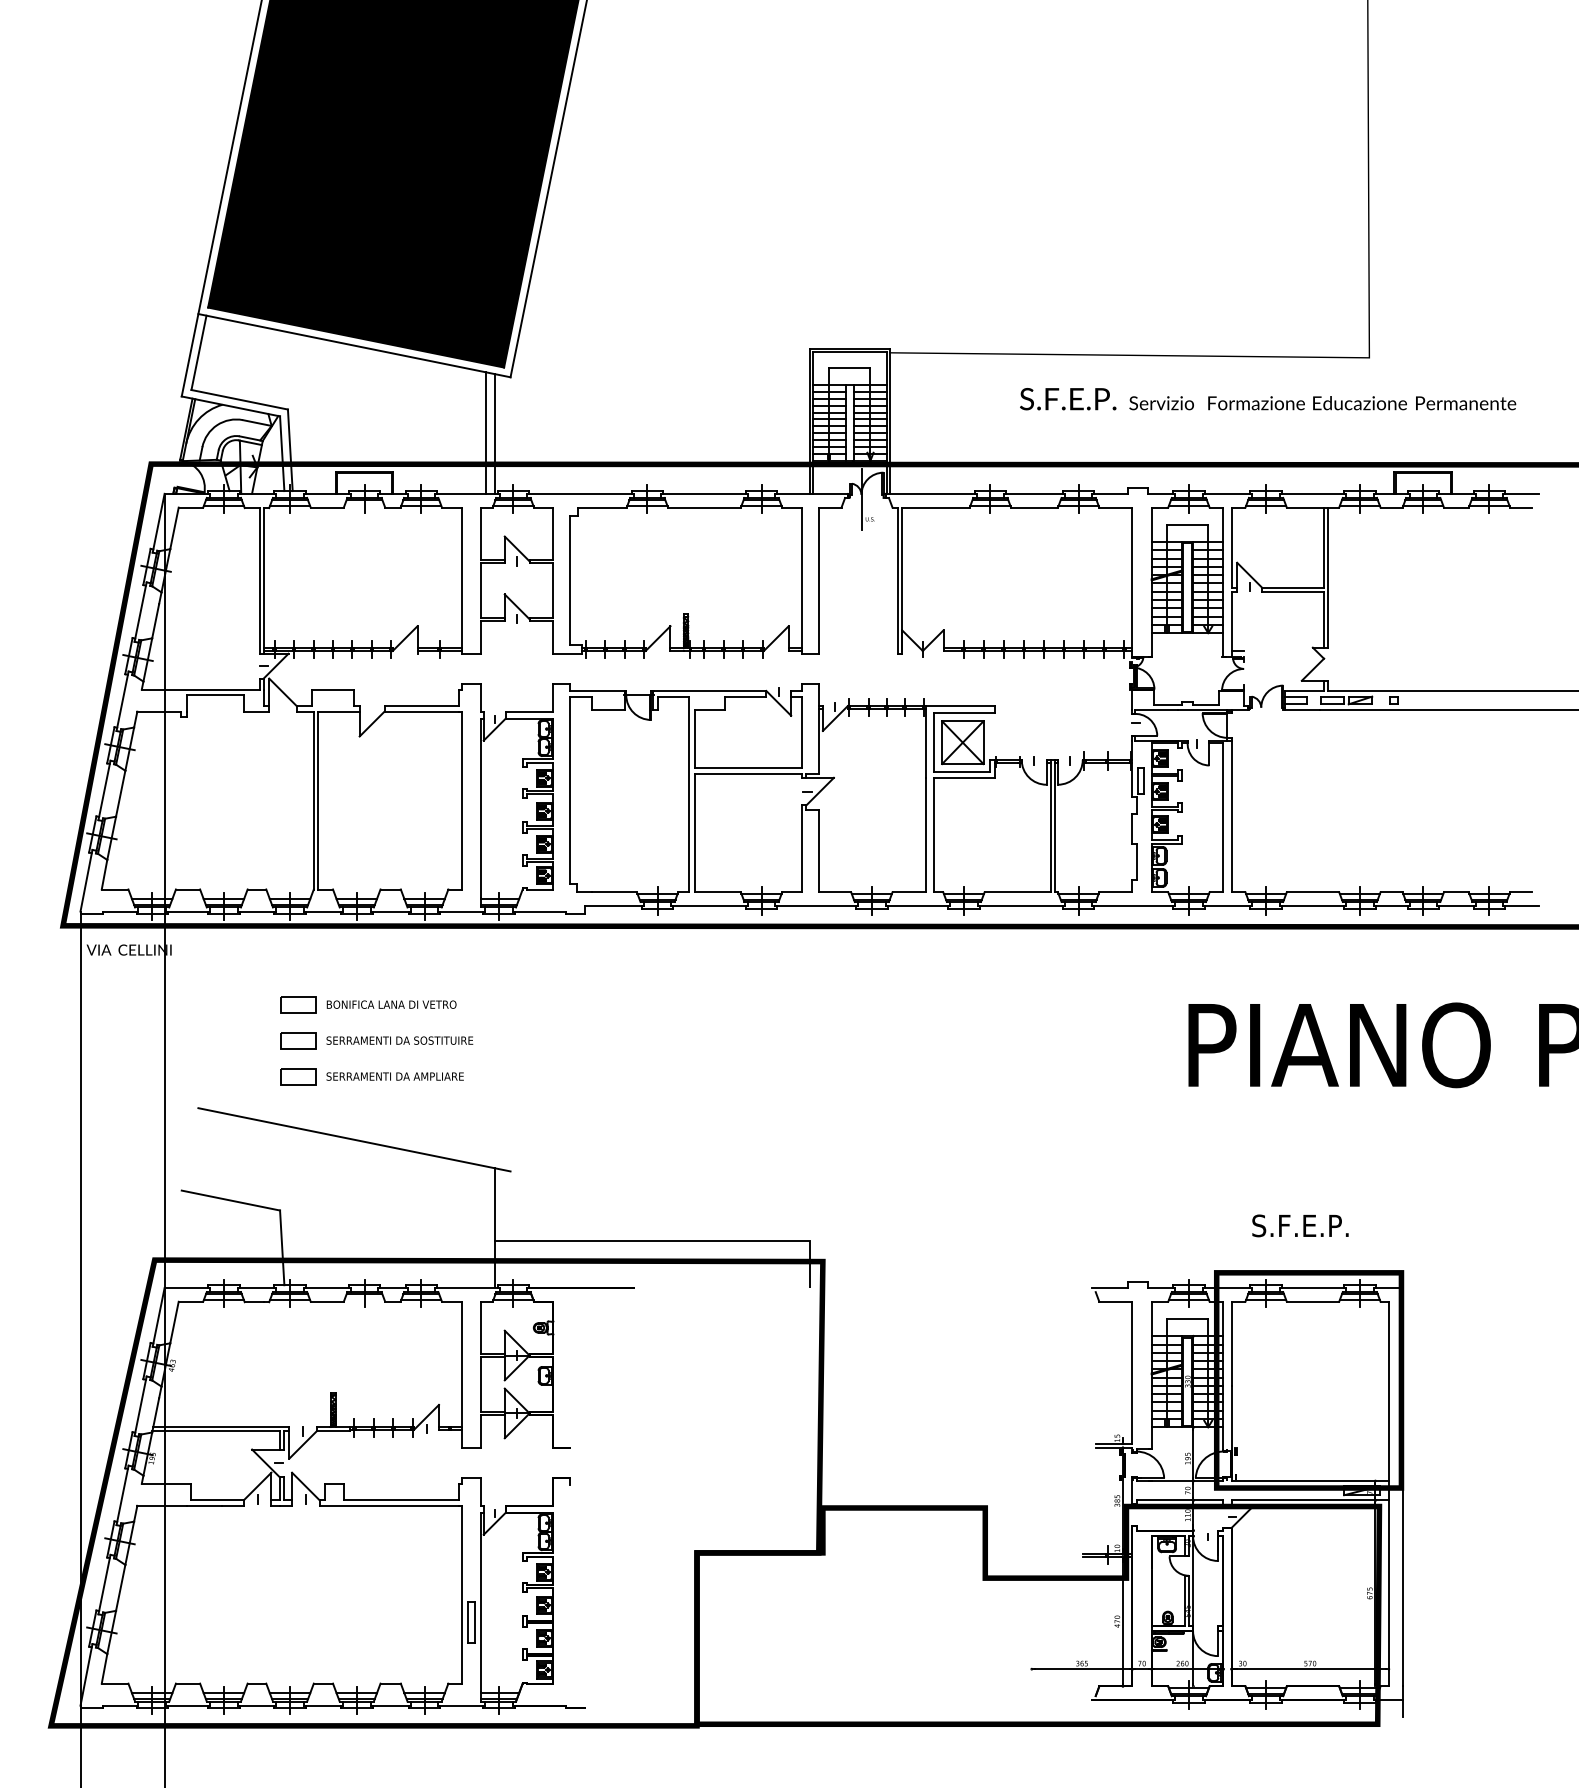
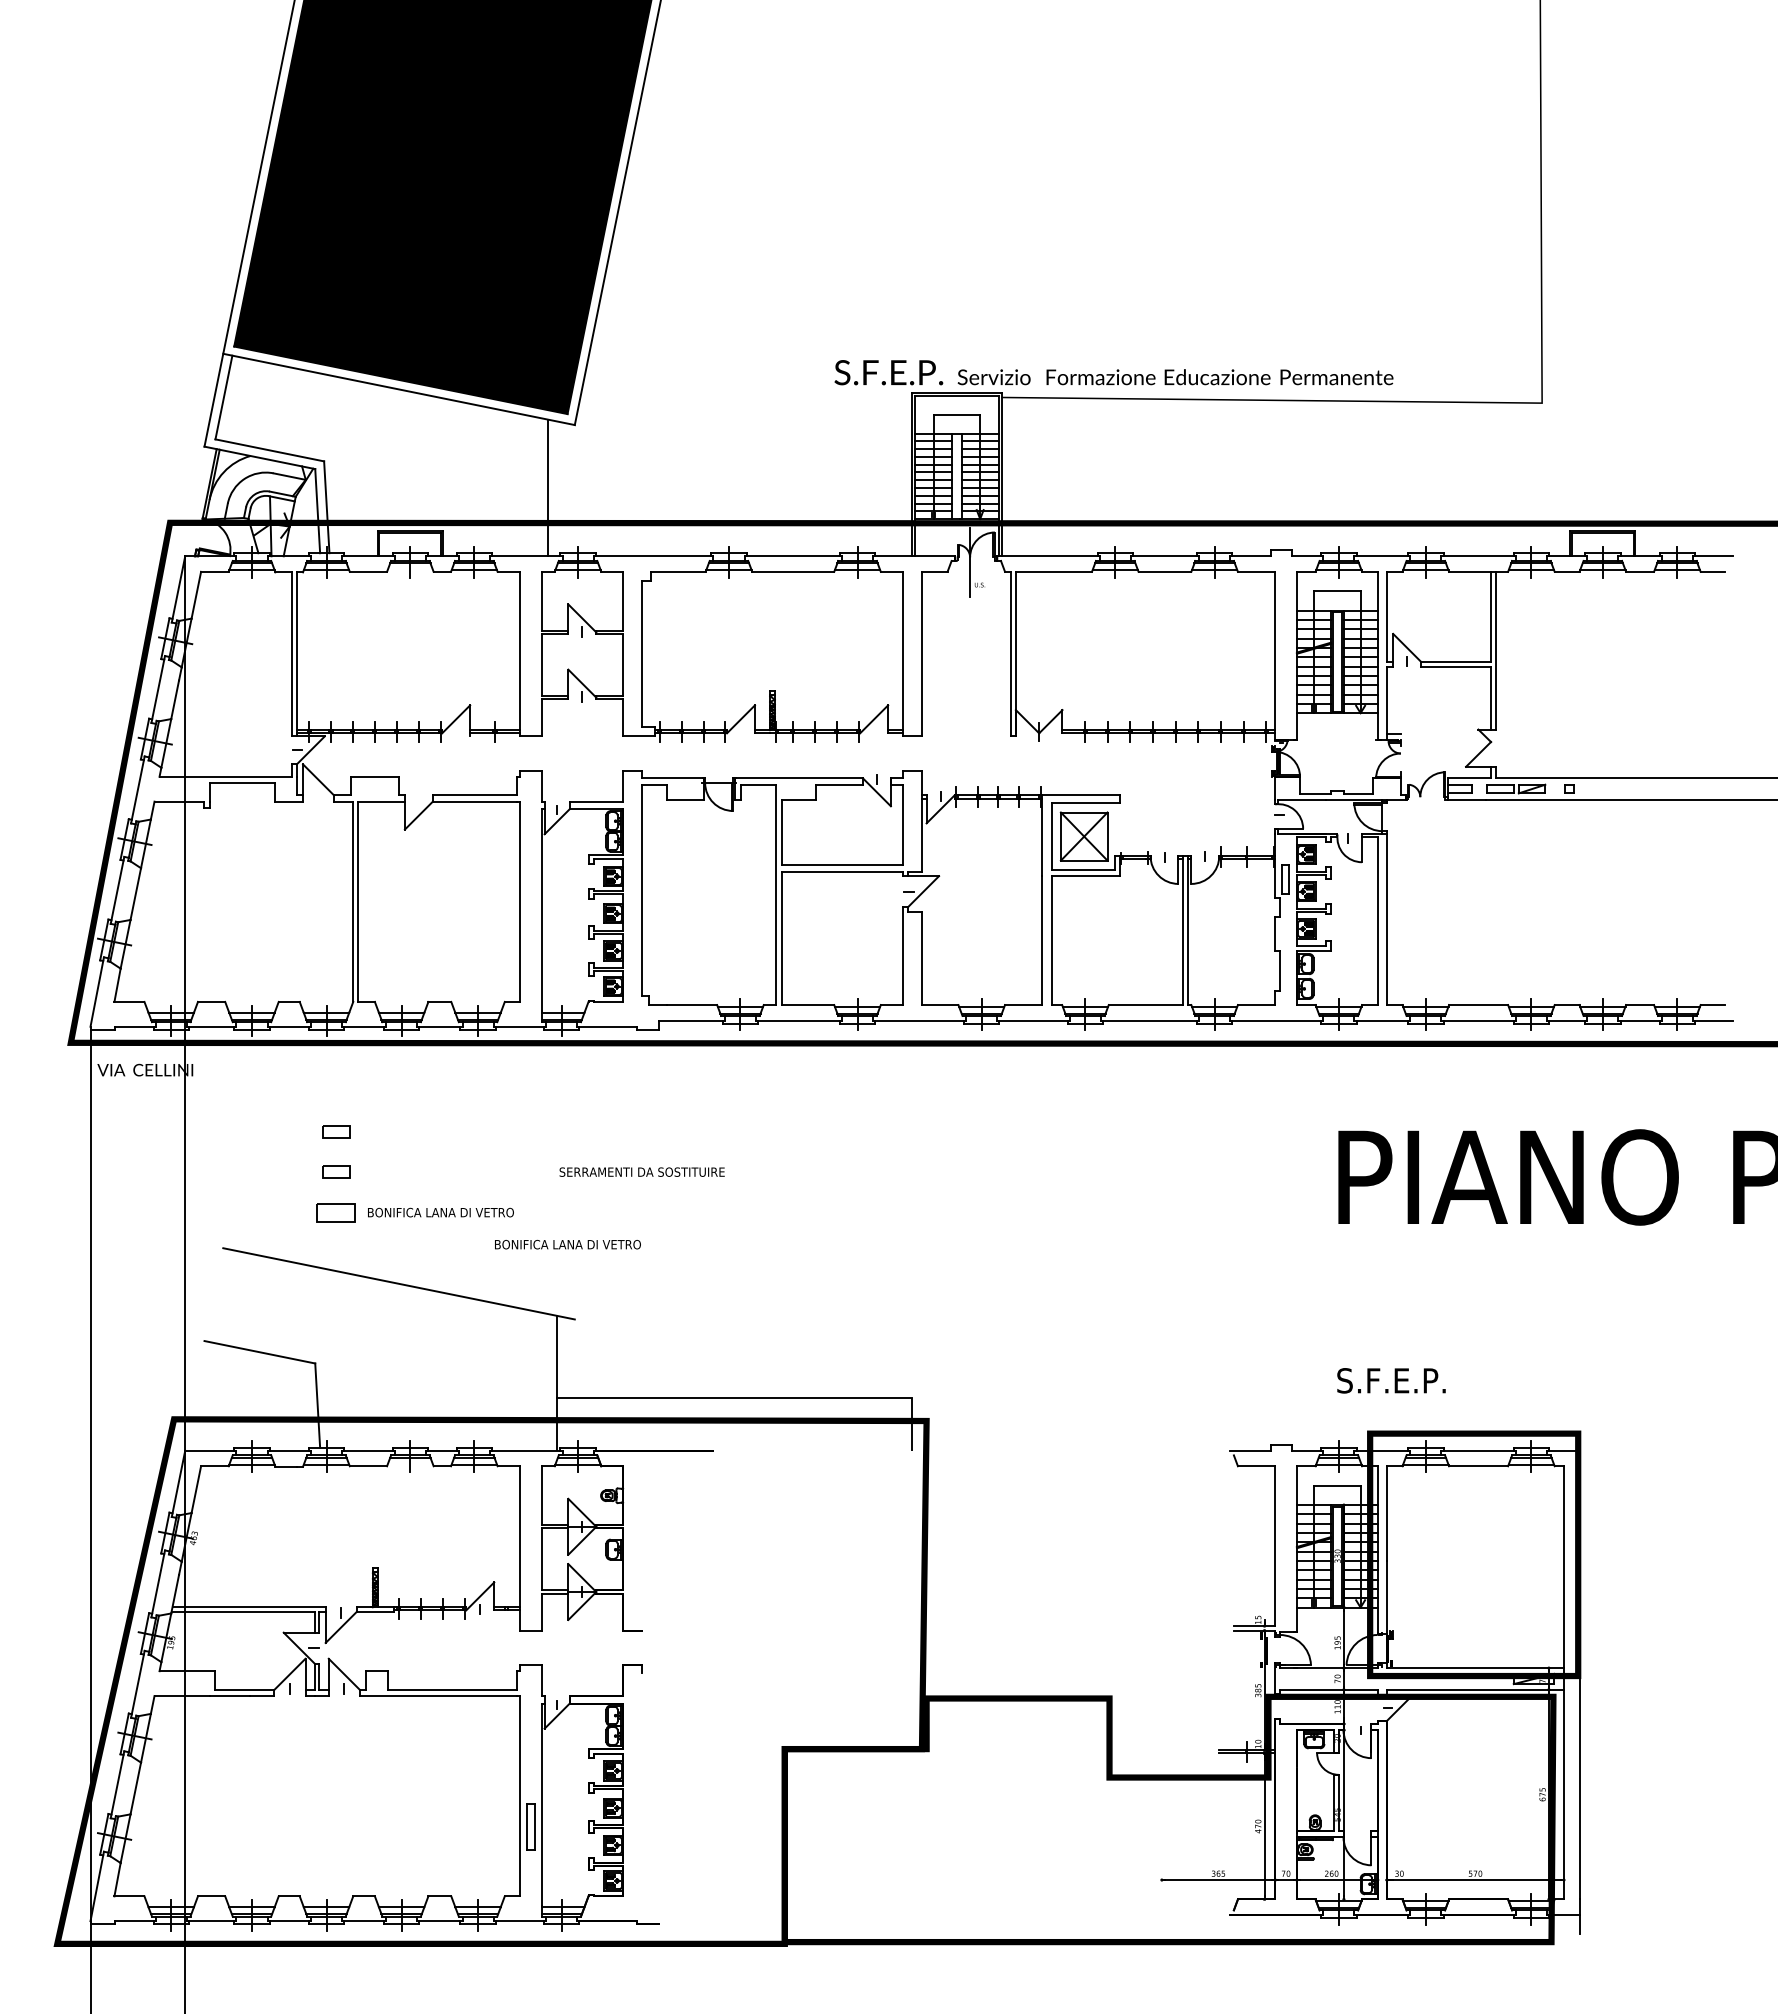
text: (1267, 398) -> (1113, 372), moved
line: (494, 433) -> (556, 488), removed
part: (298, 1004) -> (335, 1131), size x0.7
text: (391, 1004) -> (567, 1244), moved
part: (298, 1040) -> (335, 1171), size x0.7
text: (399, 1040) -> (641, 1171), moved
text: (394, 1076) -> (444, 1212), SERRAMENTI DA AMPLIARE -> BONIFICA LANA DI VETRO
text: (1300, 1225) -> (1391, 1380), moved

